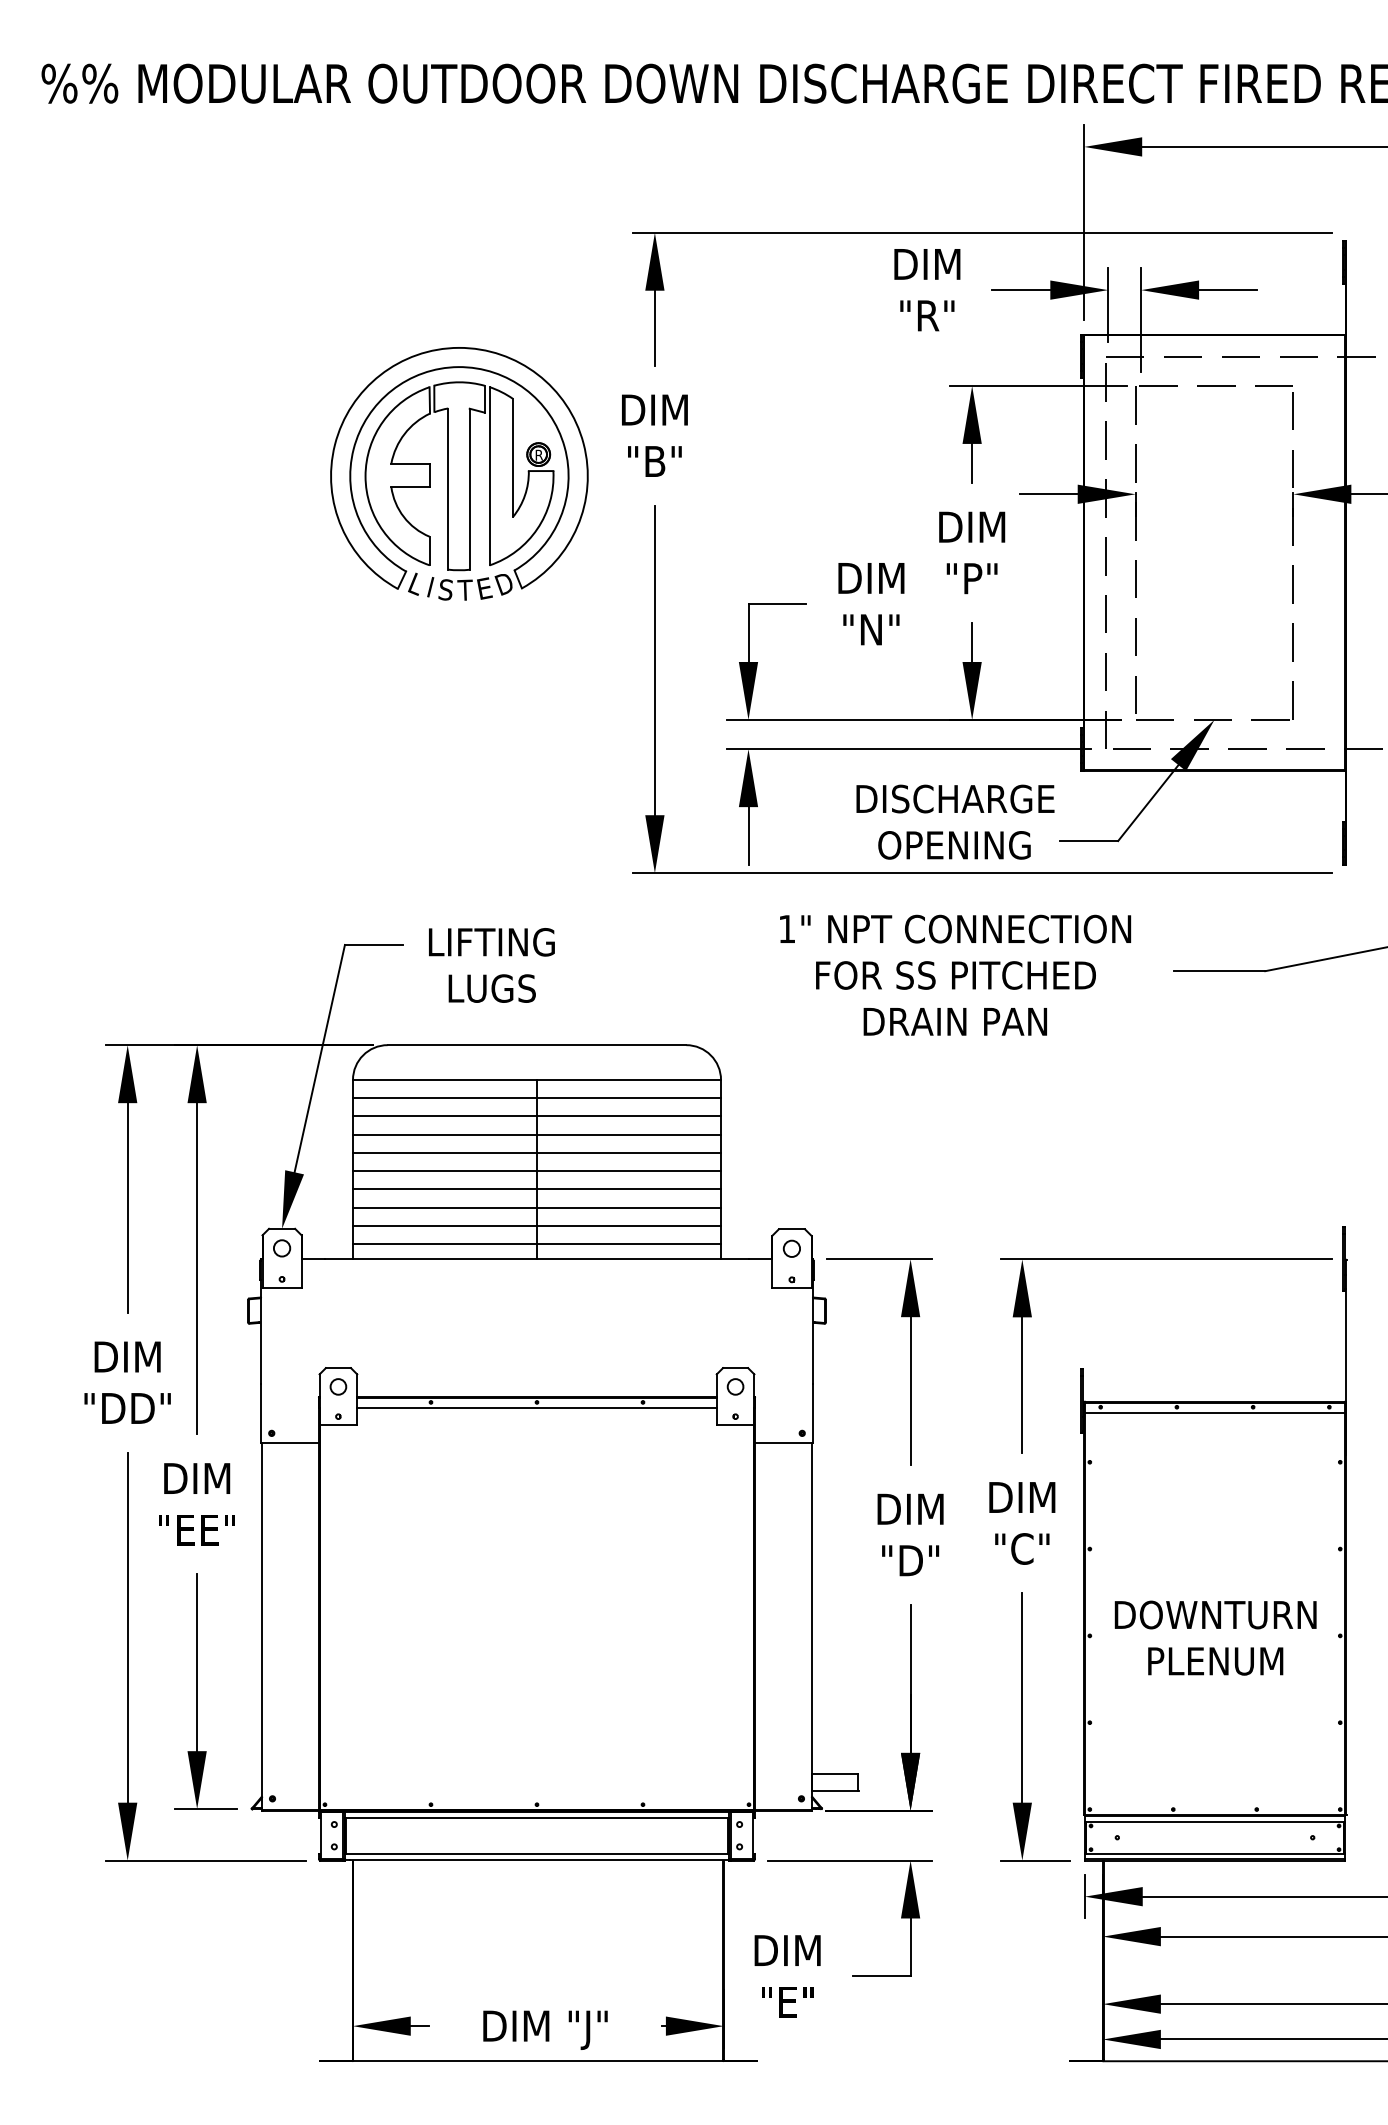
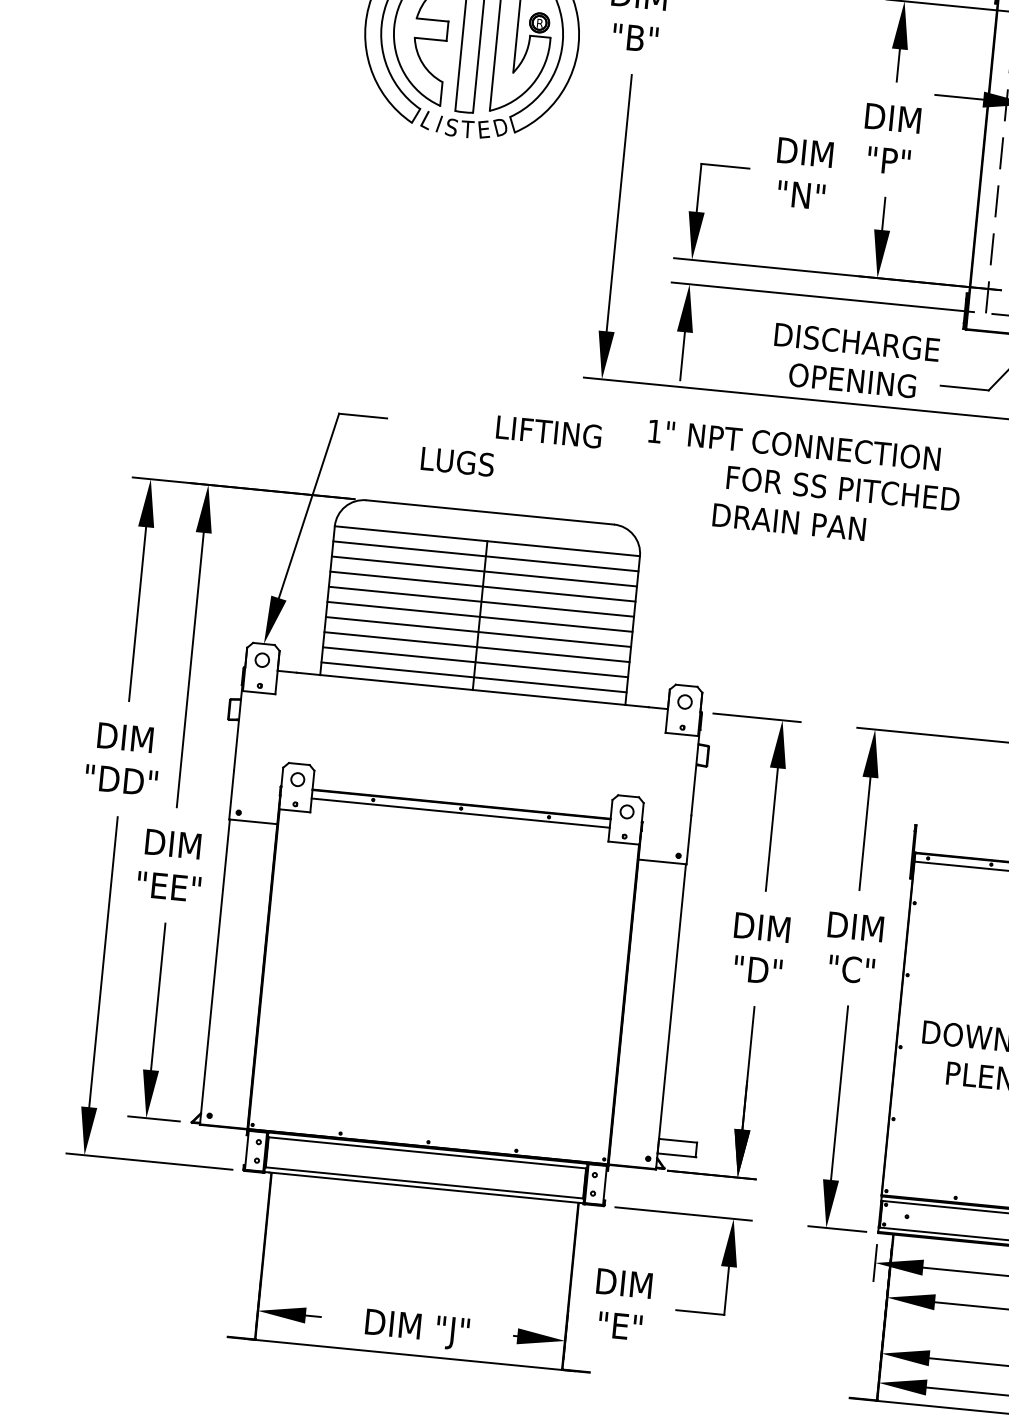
text: (955, 928) -> (794, 444), moved
text: (491, 942) -> (548, 432), moved
text: (954, 1021) -> (788, 521), moved

